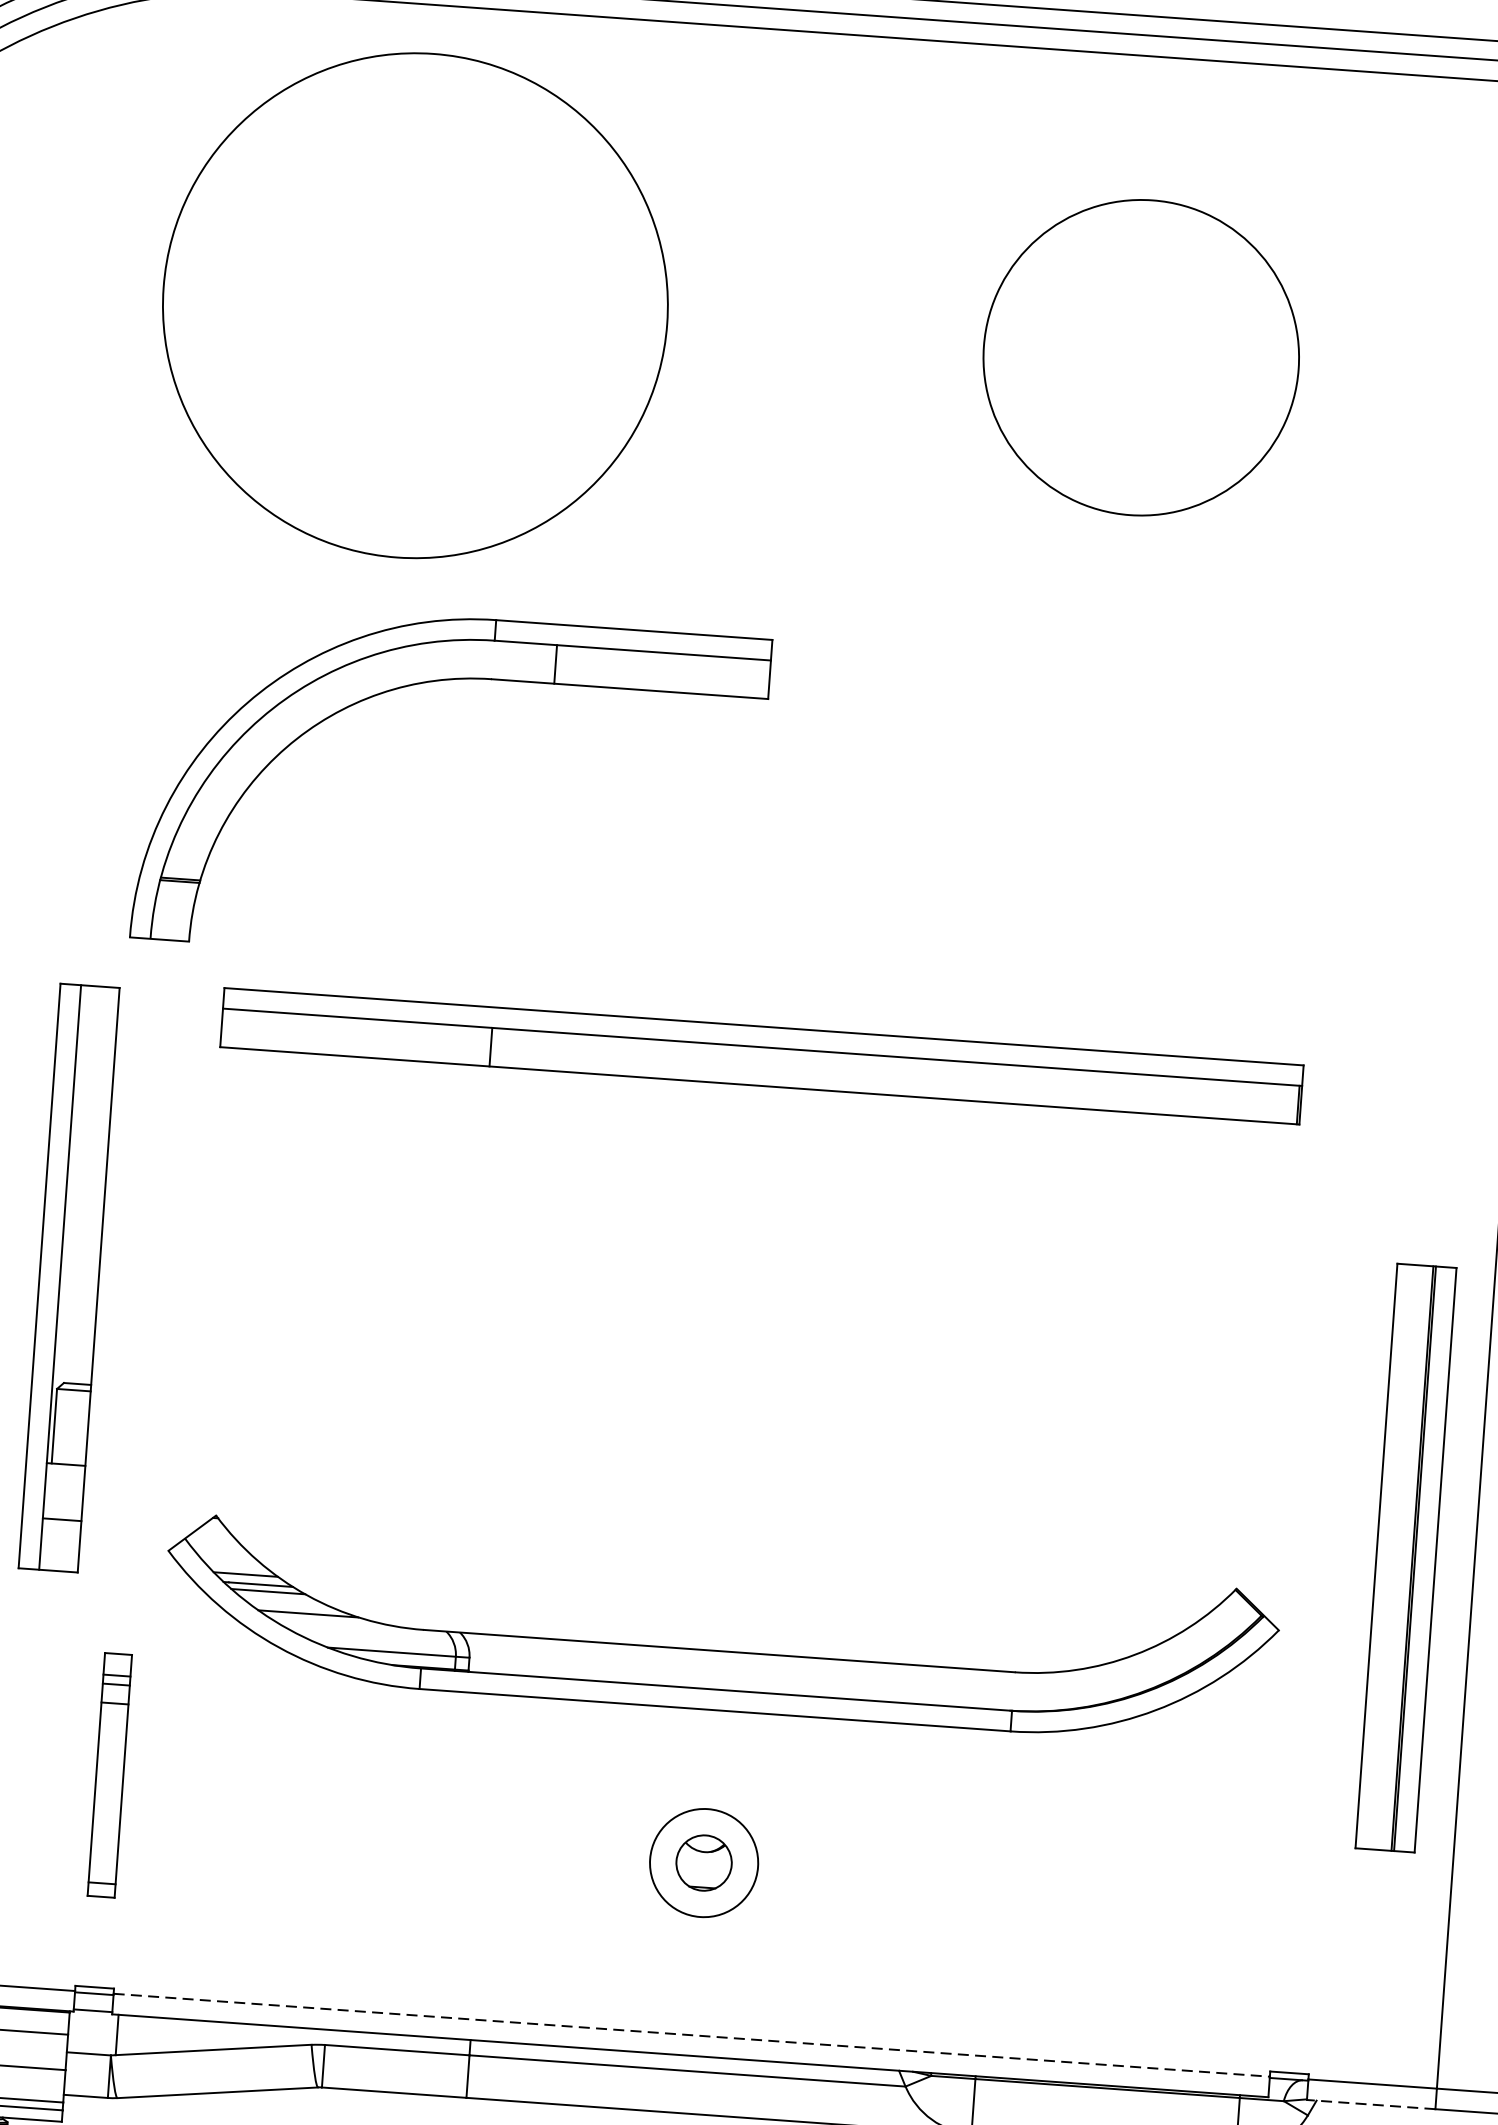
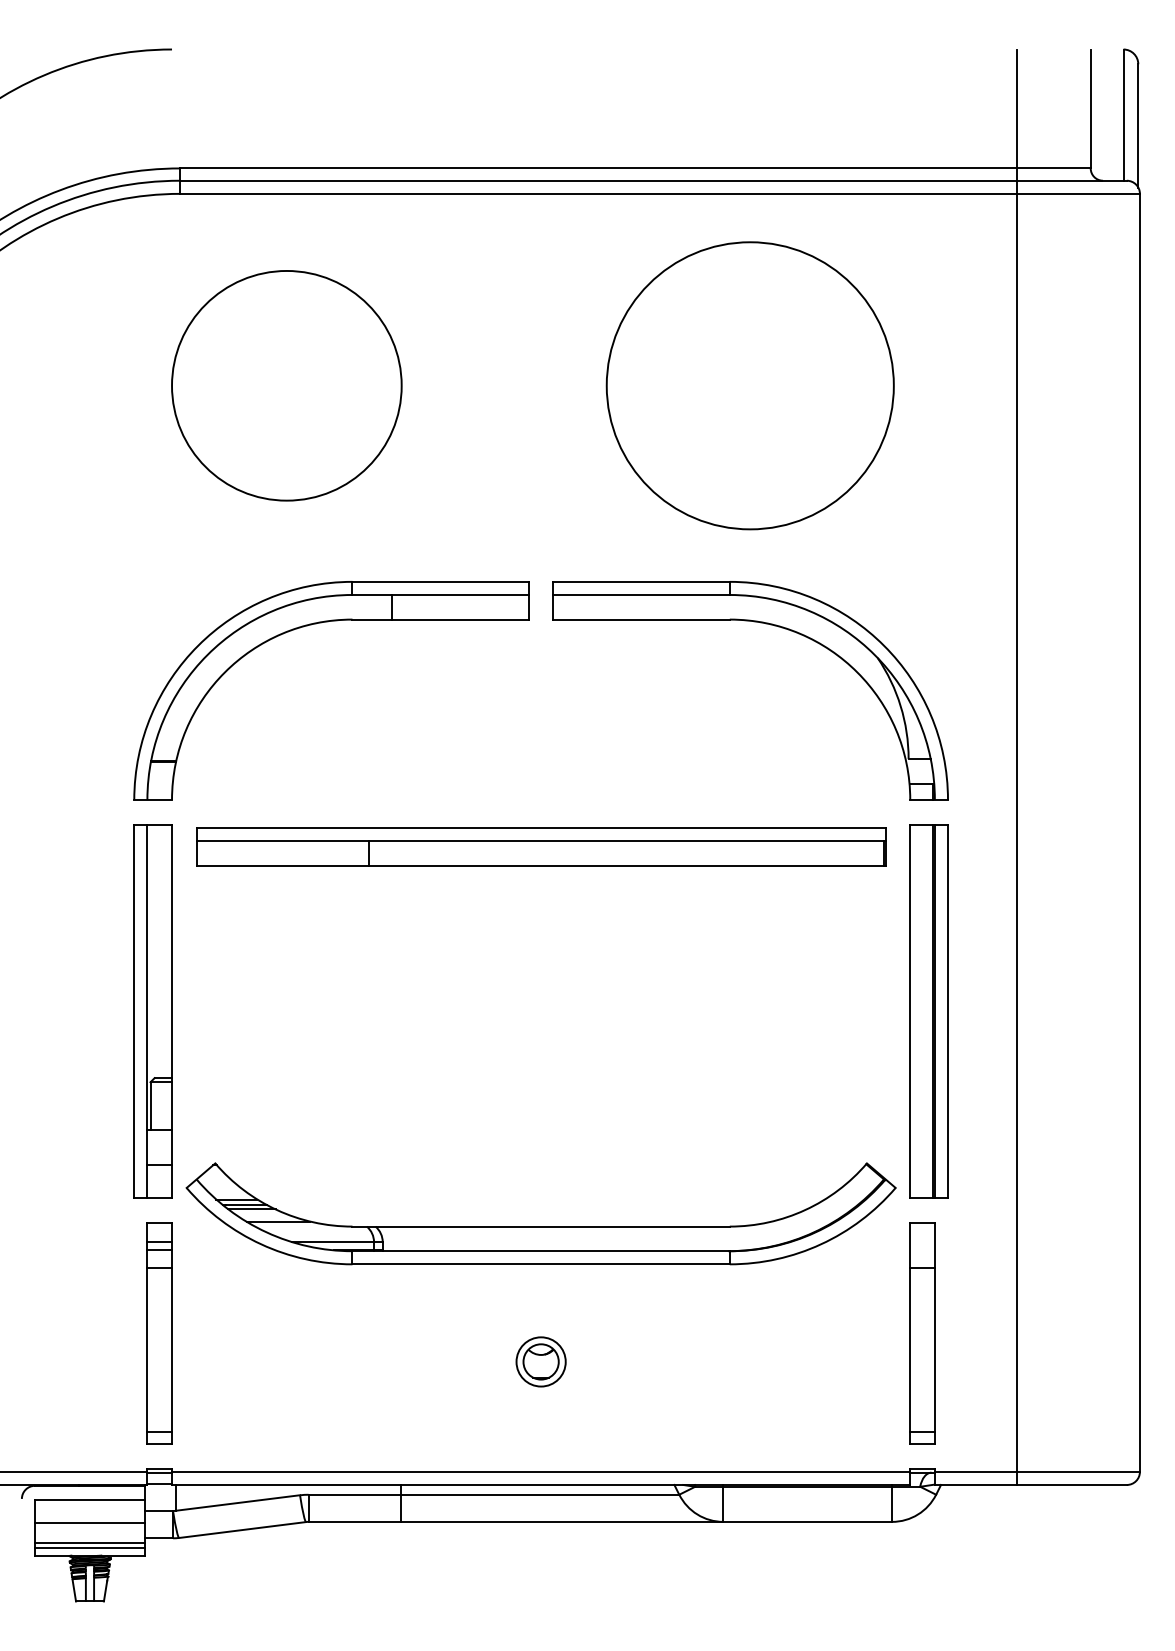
circle: (414, 305) -> (286, 385), size x0.71
circle: (1140, 357) -> (749, 385), size x1.43
part: (1138, 733) -> (765, 624), added
part: (68, 1278) -> (152, 1011), moved
part: (1405, 1558) -> (928, 1011), moved
part: (109, 1775) -> (159, 1333), size x1.43
part: (1304, 1861) -> (922, 1333), added
circle: (703, 1862) -> (540, 1361), size x0.71
line: (692, 2034) -> (541, 1471), dashed -> solid
line: (1370, 2103) -> (975, 1484), dashed -> solid

